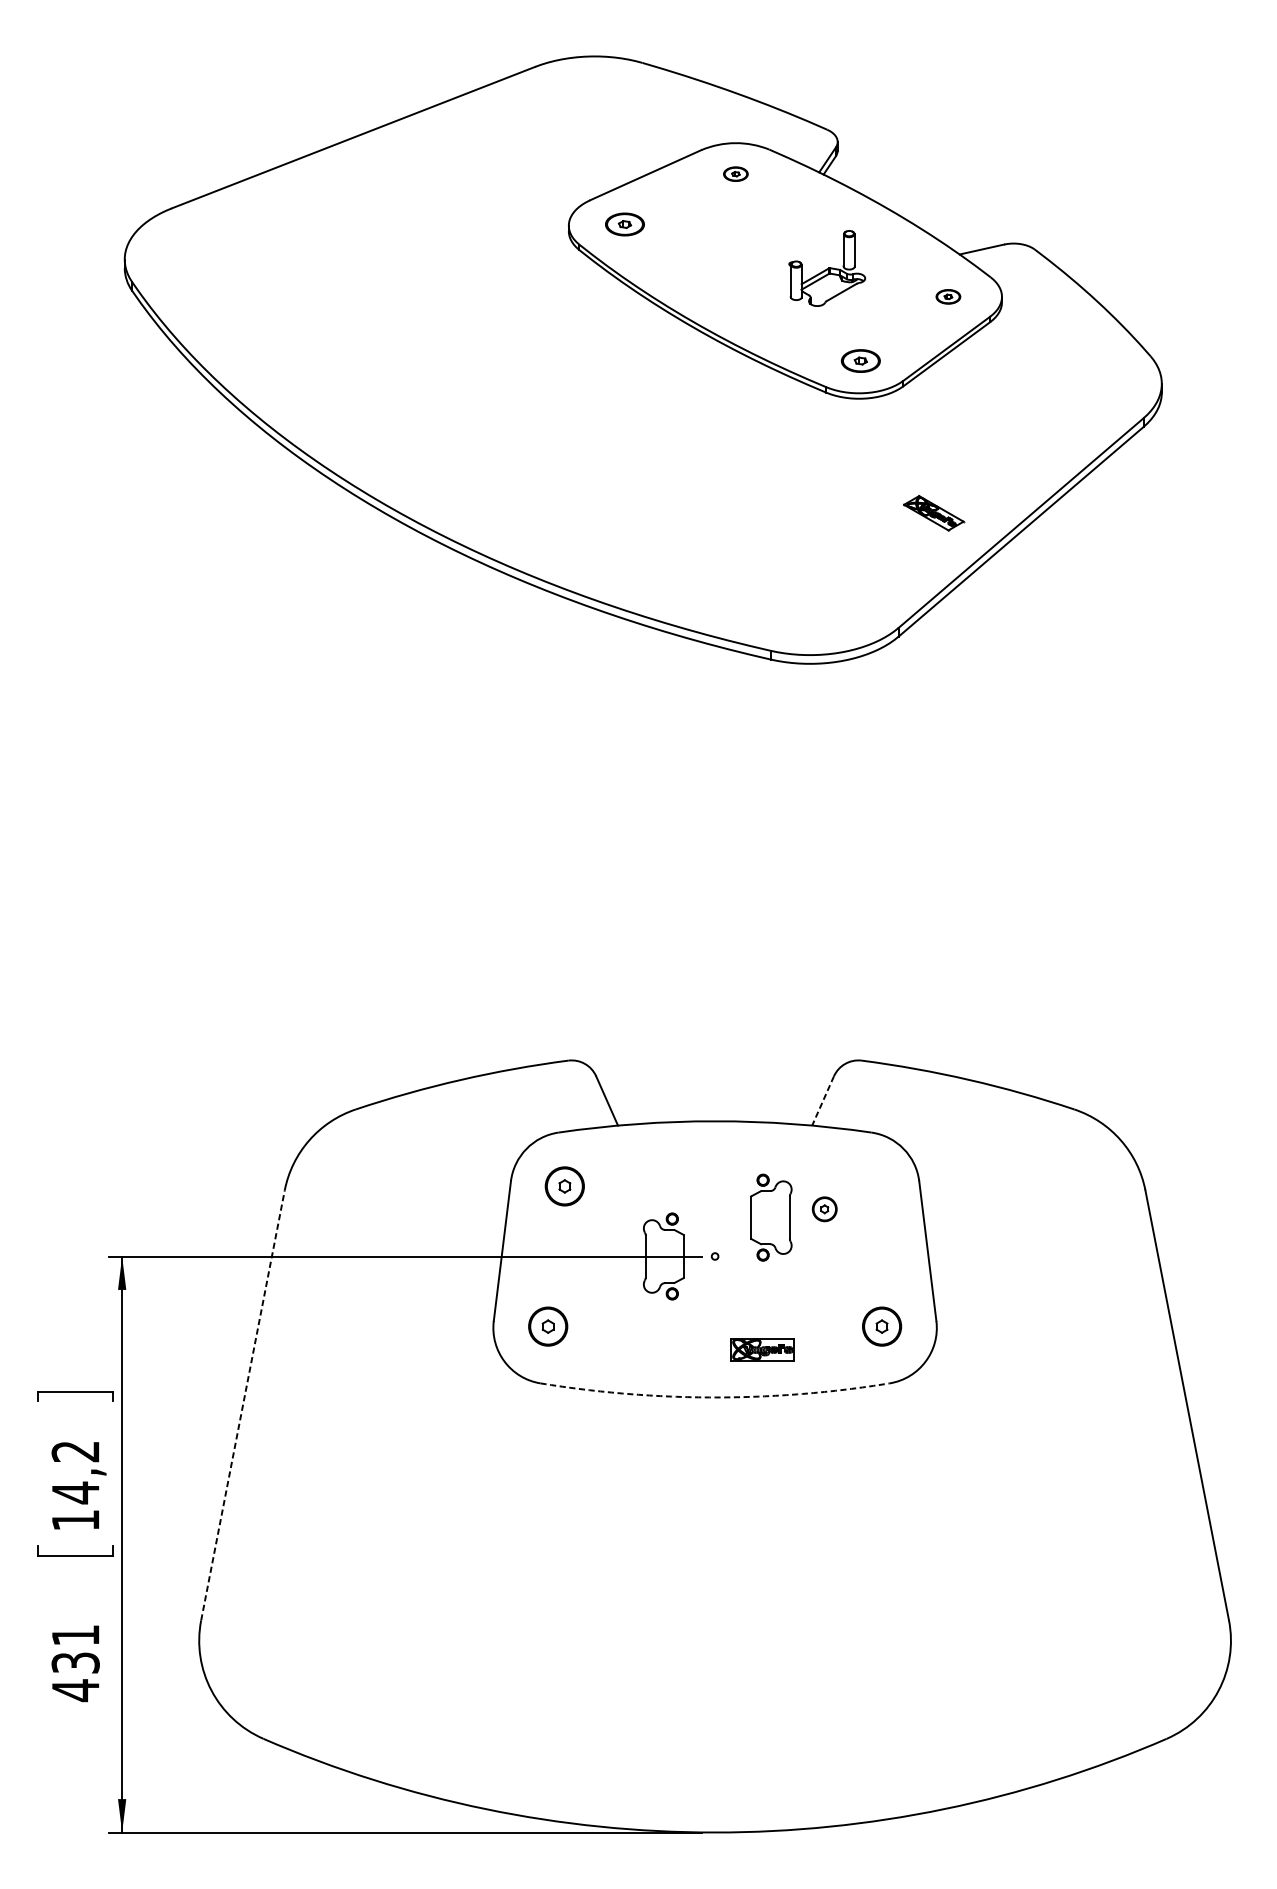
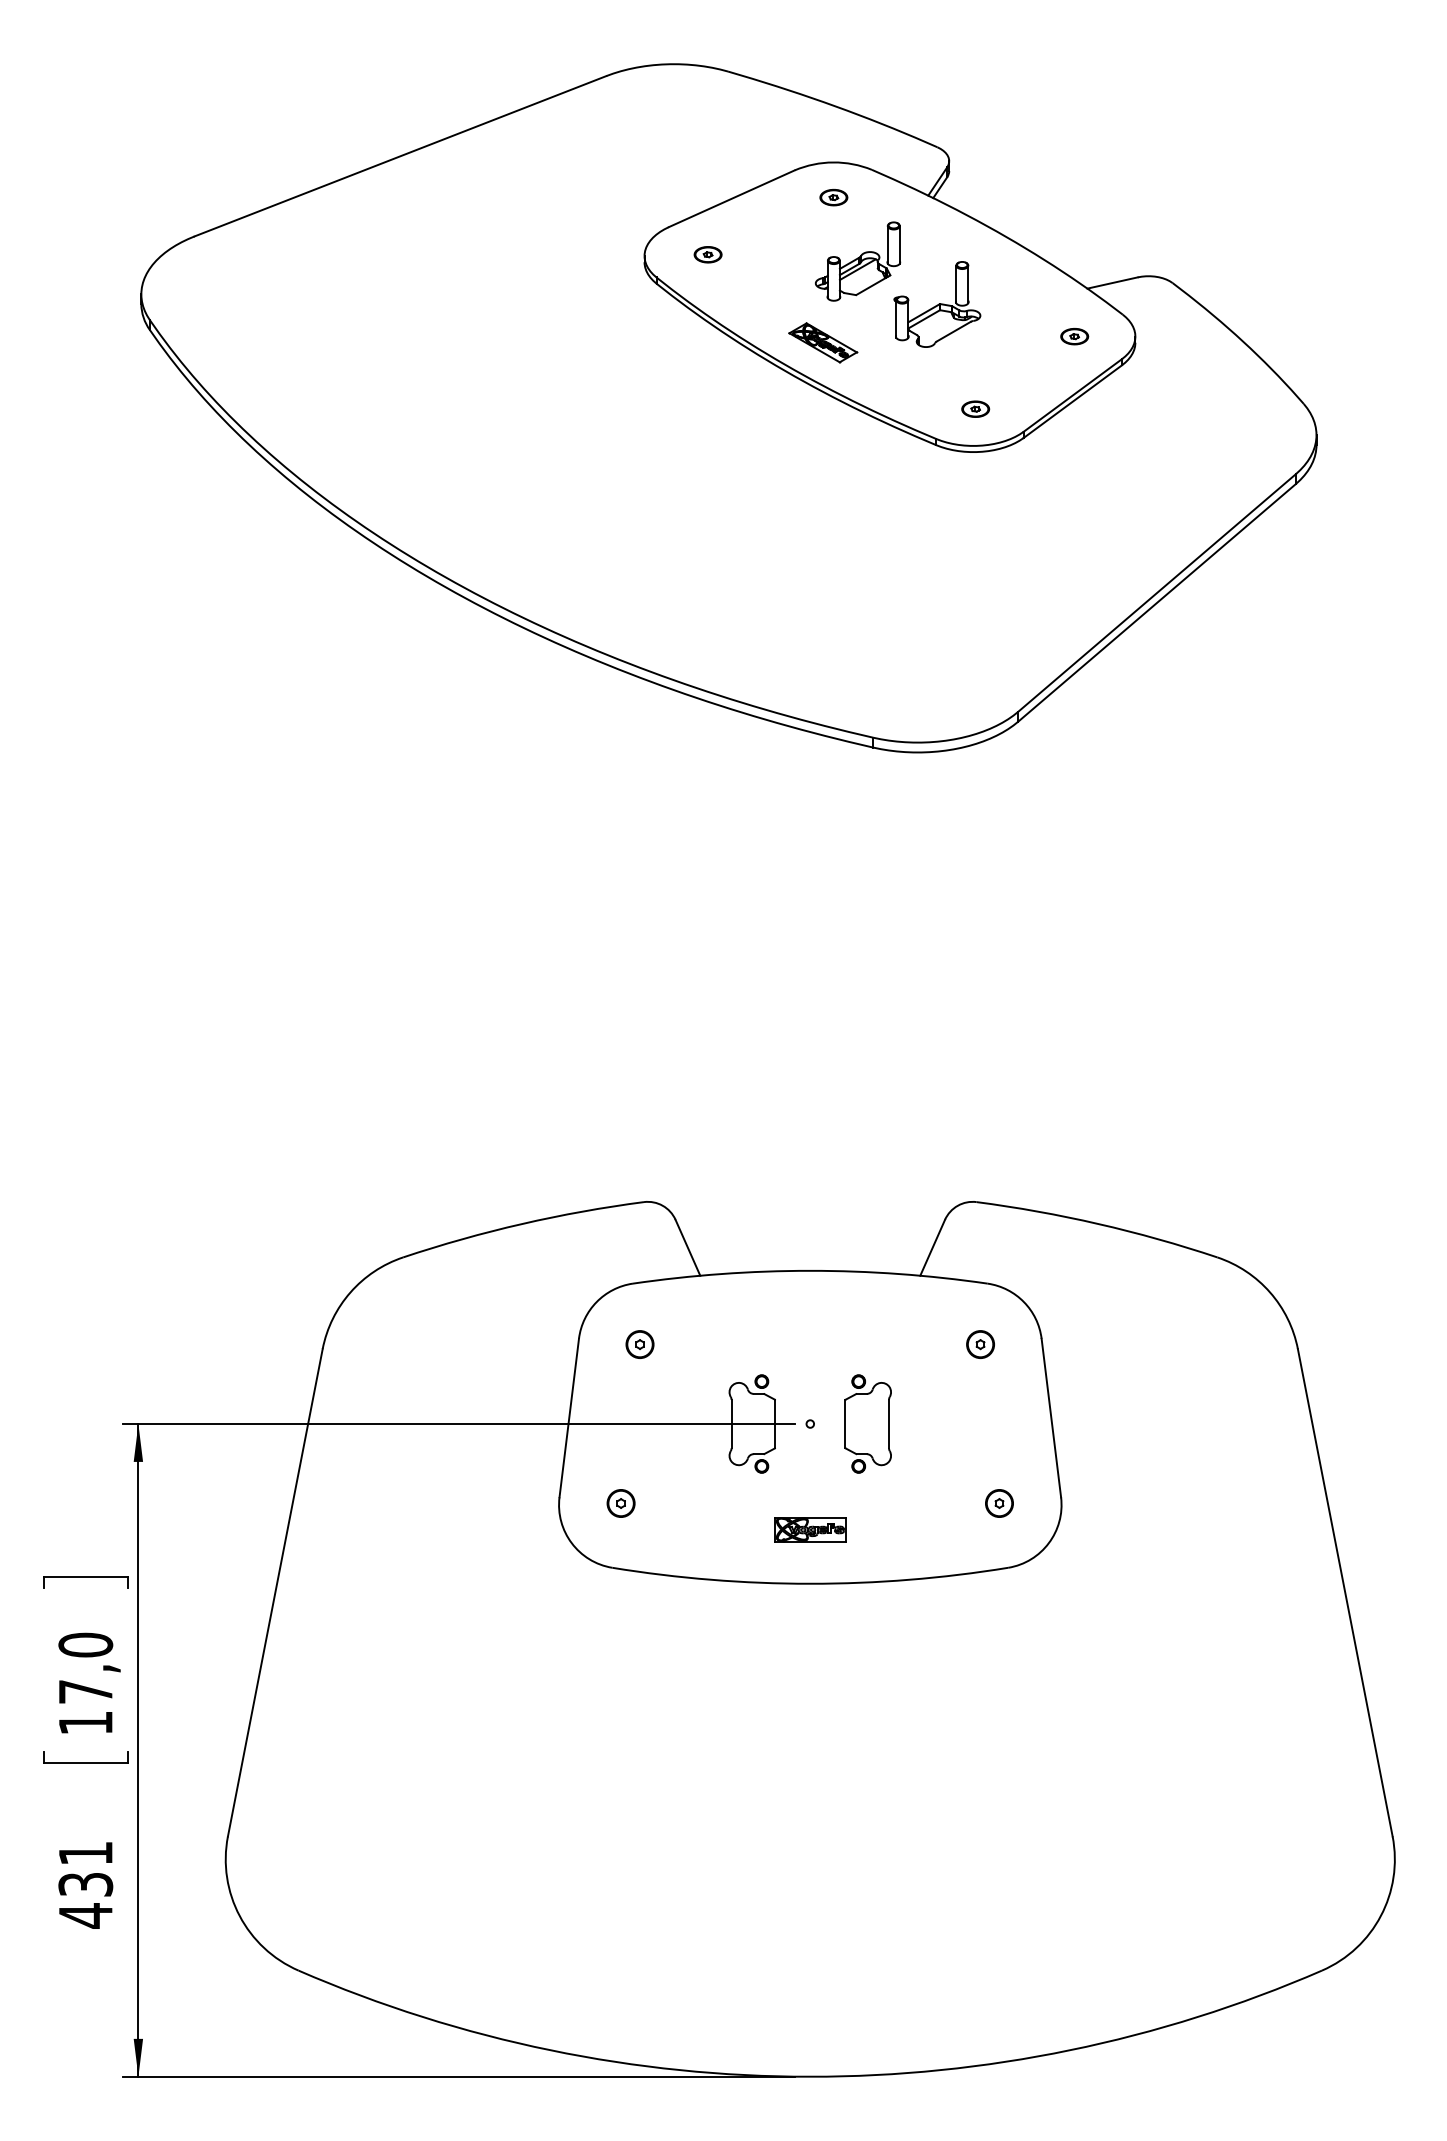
part: (624, 224) -> (707, 254), size x0.62
part: (756, 230) -> (857, 261), added
part: (860, 360) -> (975, 408), size x0.62
part: (934, 512) -> (823, 342), moved
line: (822, 1100) -> (932, 1247), dashed -> solid
part: (564, 1186) -> (639, 1344), size x0.62
part: (824, 1209) -> (980, 1344), moved
part: (770, 1217) -> (867, 1423), moved
part: (547, 1326) -> (620, 1503), size x0.62
part: (882, 1326) -> (999, 1503), size x0.62
part: (762, 1349) -> (810, 1529), moved
arc: (715, 1397) -> (810, 1583), dashed -> solid
line: (243, 1405) -> (275, 1592), dashed -> solid
text: (75, 1472) -> (85, 1668), 14,2 -> 17,0

